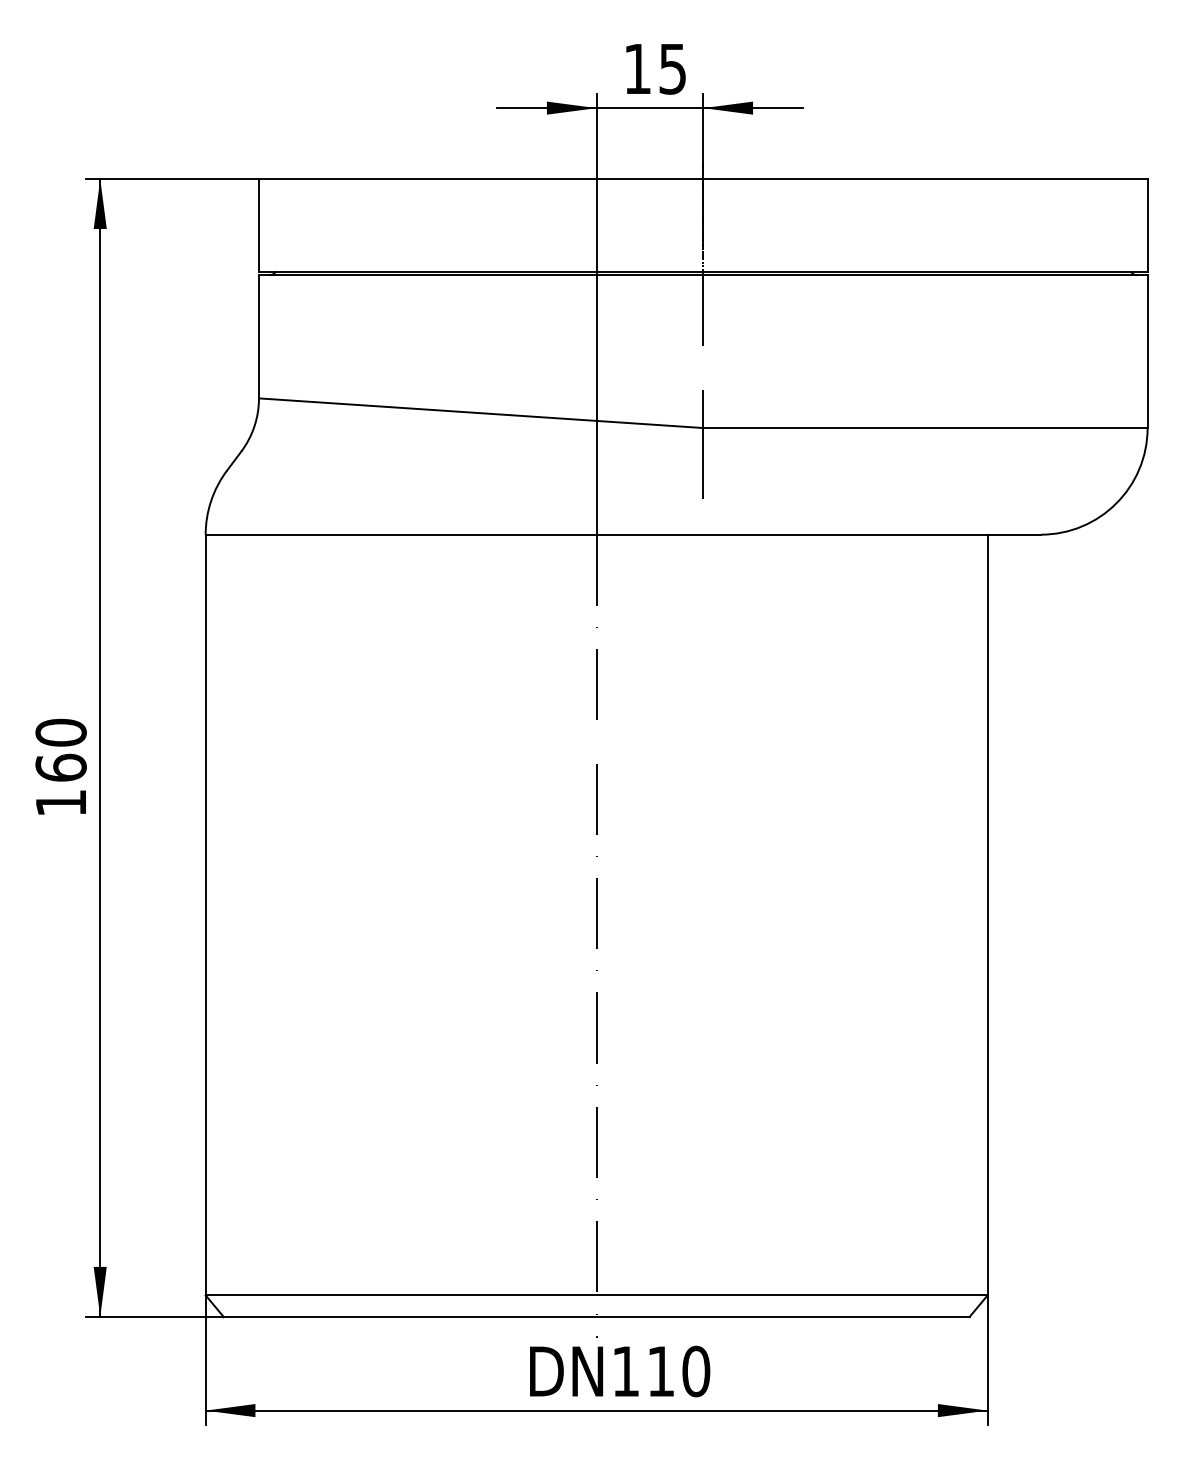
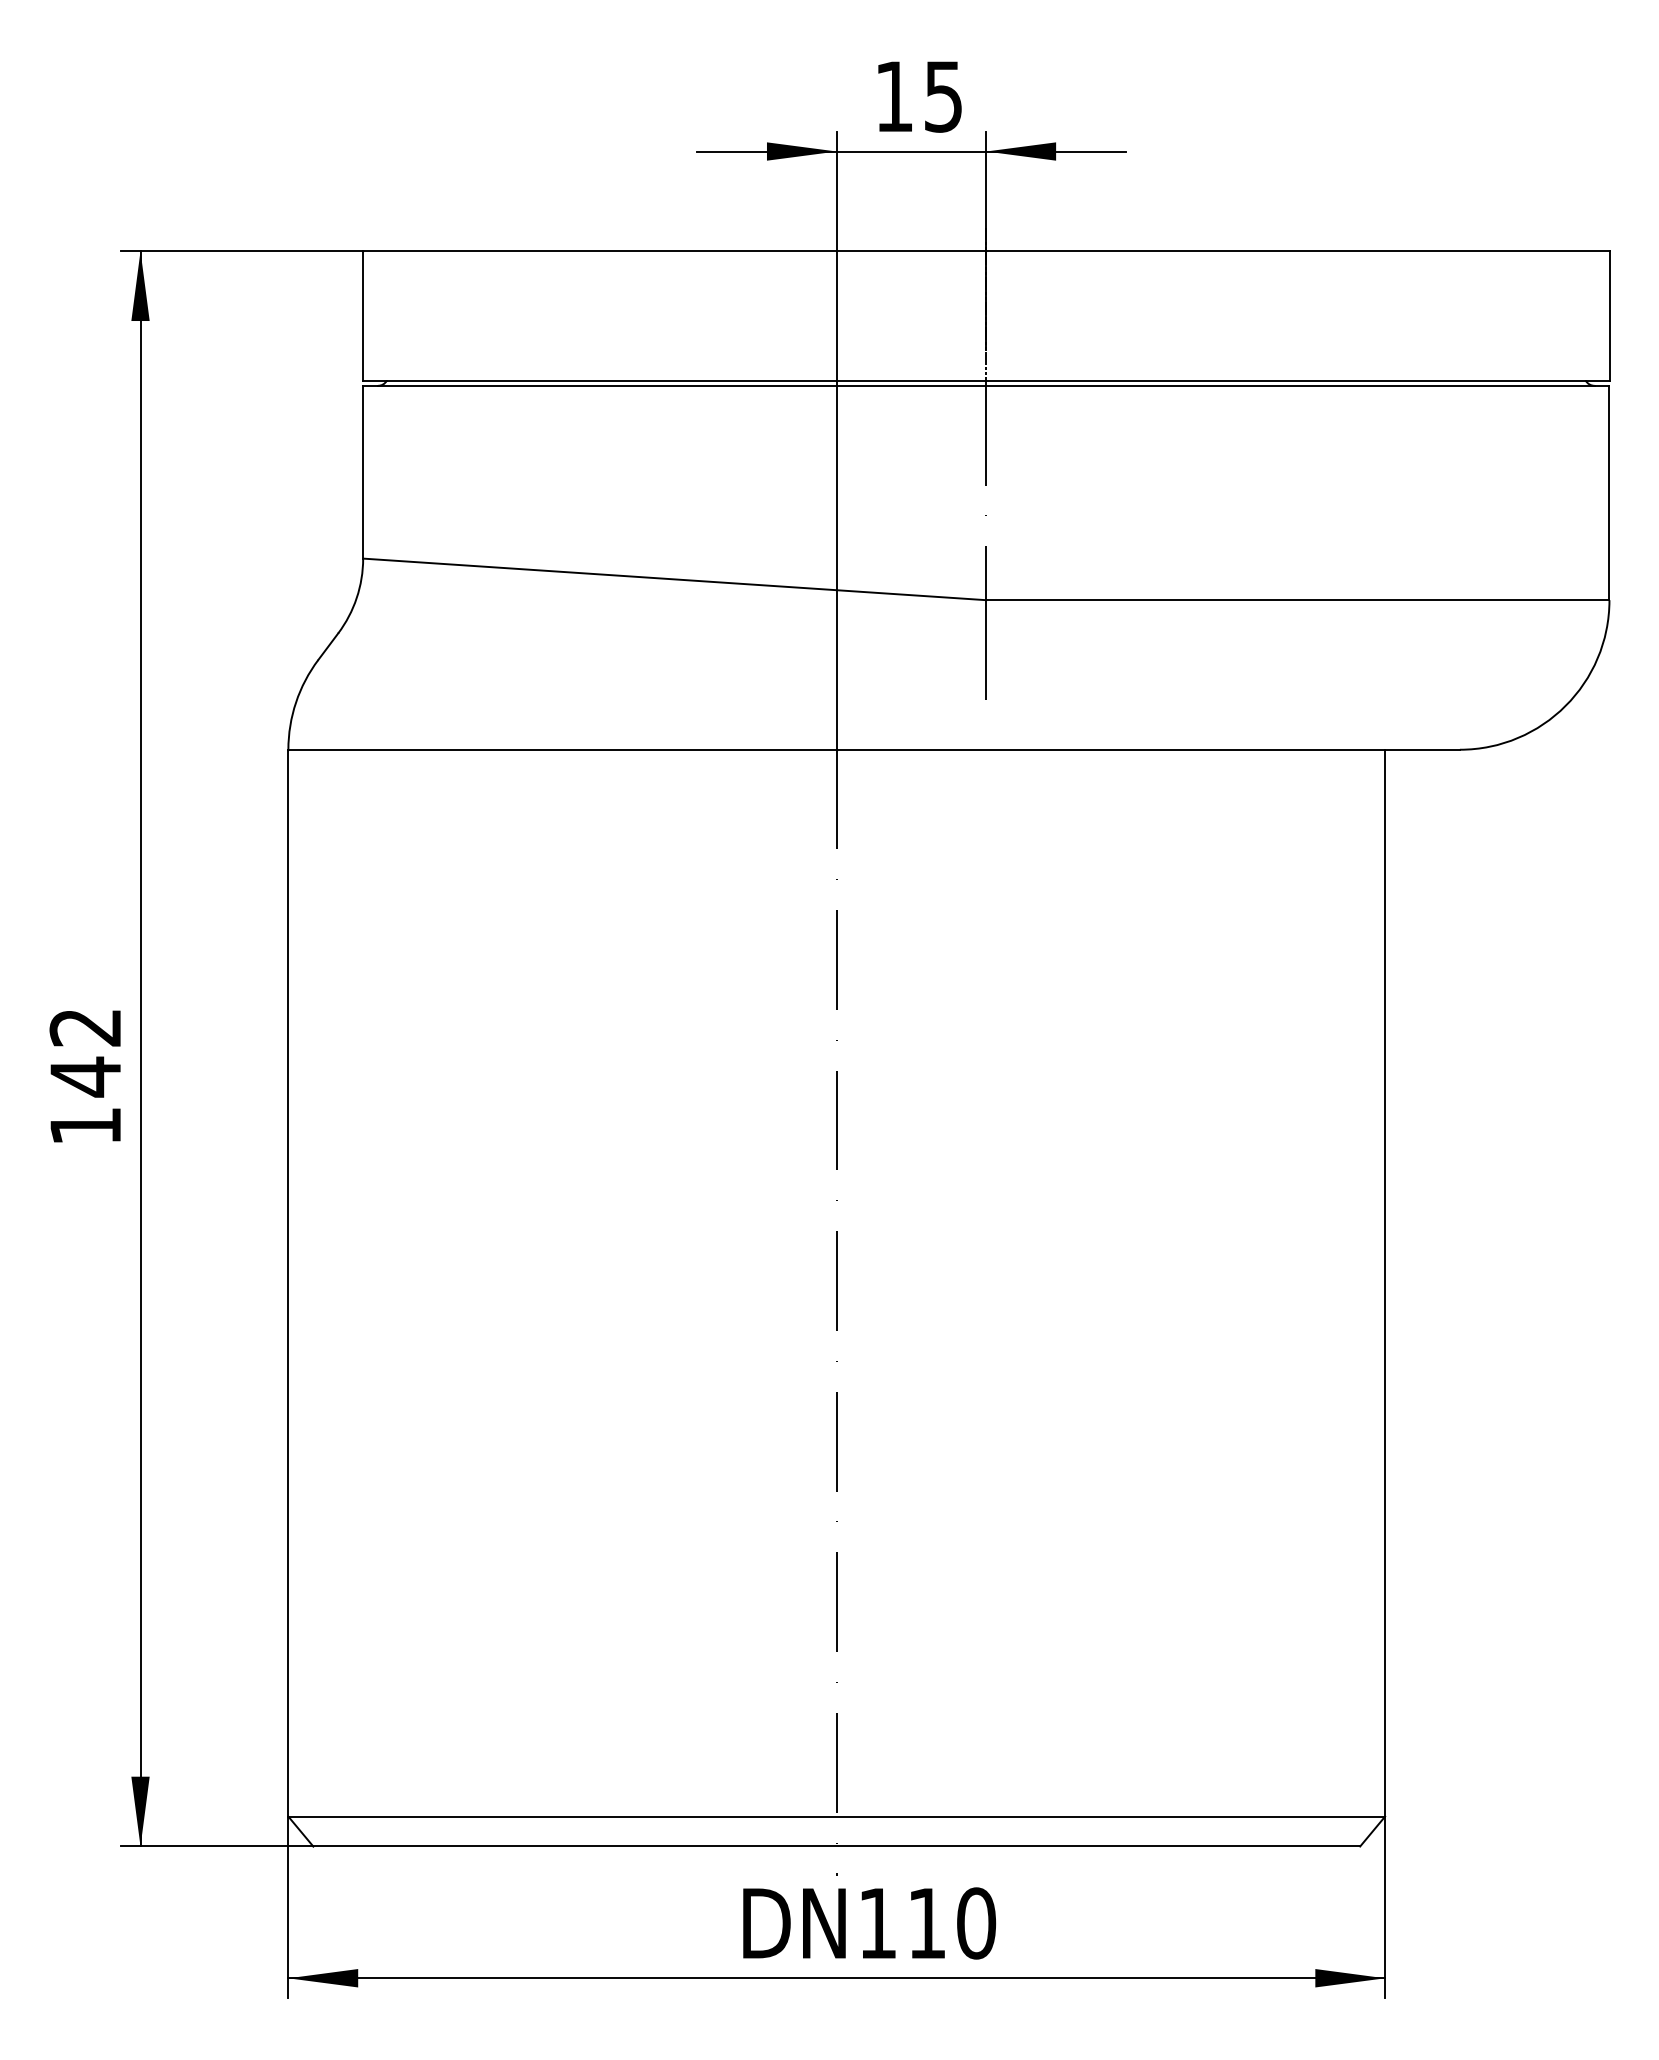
text: (61, 750) -> (85, 1052), 160 -> 142

